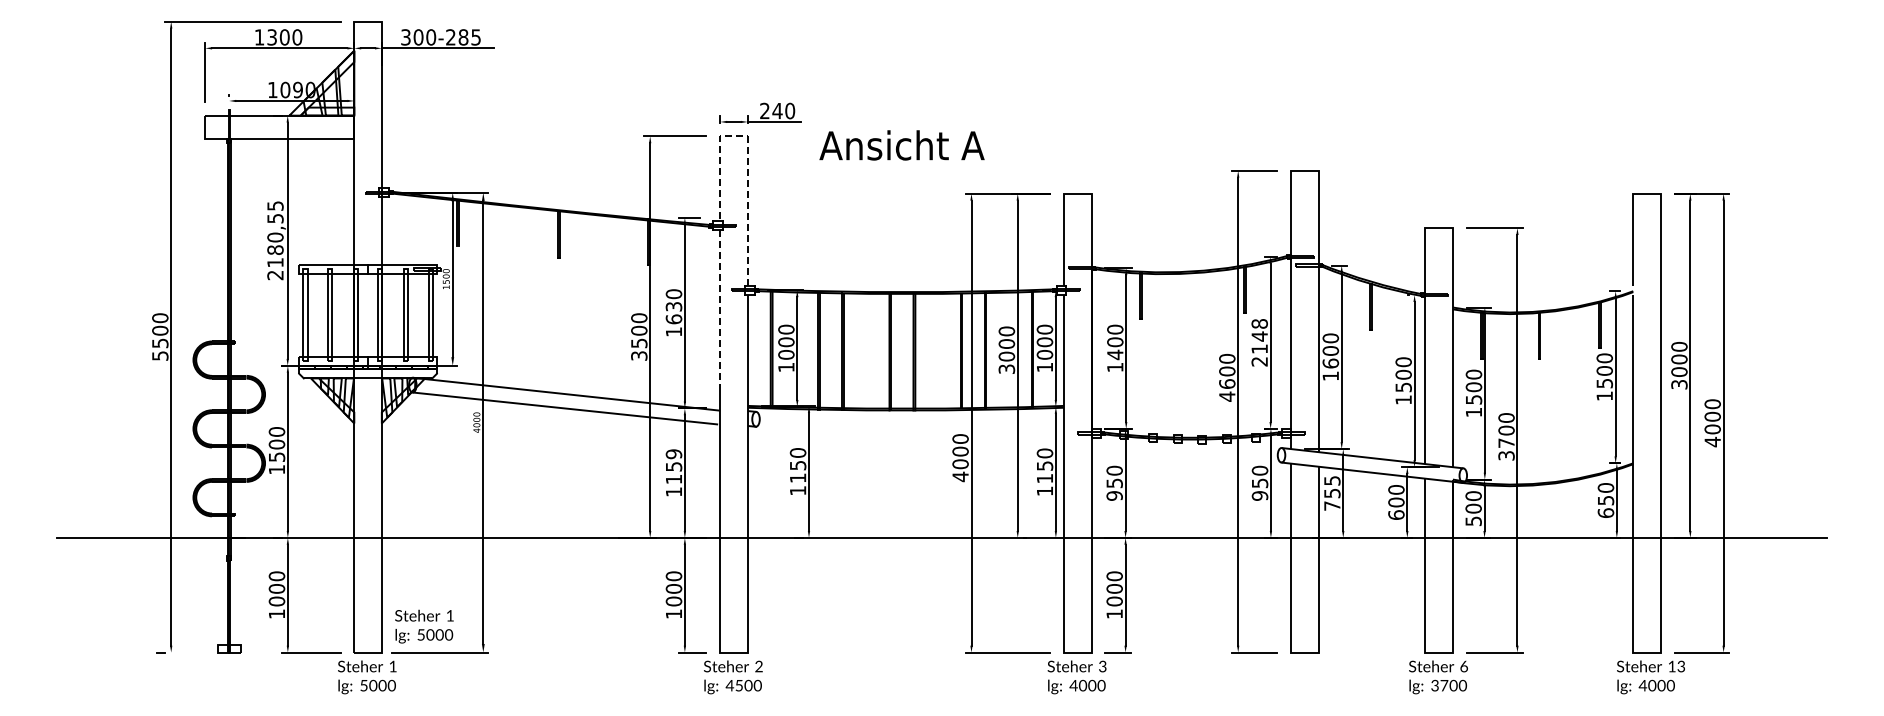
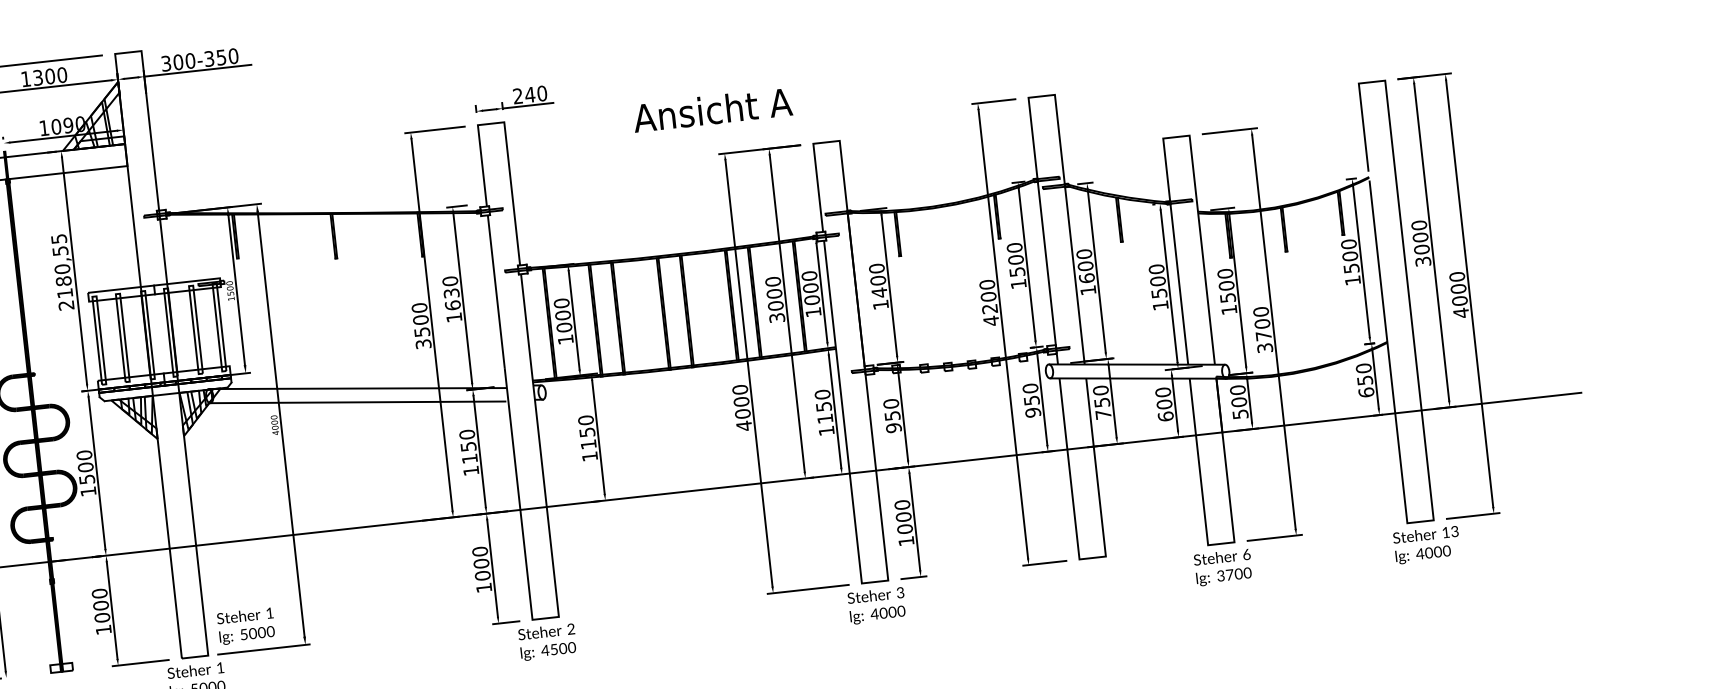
text: (463, 37) -> (221, 57), 300-285 -> 300-350
text: (901, 145) -> (712, 110), moved
line: (747, 153) -> (505, 138), dashed -> solid
line: (720, 310) -> (496, 292), dashed -> solid
text: (1259, 342) -> (1016, 265), 2148 -> 1500
text: (1227, 383) -> (990, 308), 4600 -> 4200
text: (674, 454) -> (467, 434), 1159 -> 1150
text: (1332, 480) -> (1100, 390), 755 -> 750

